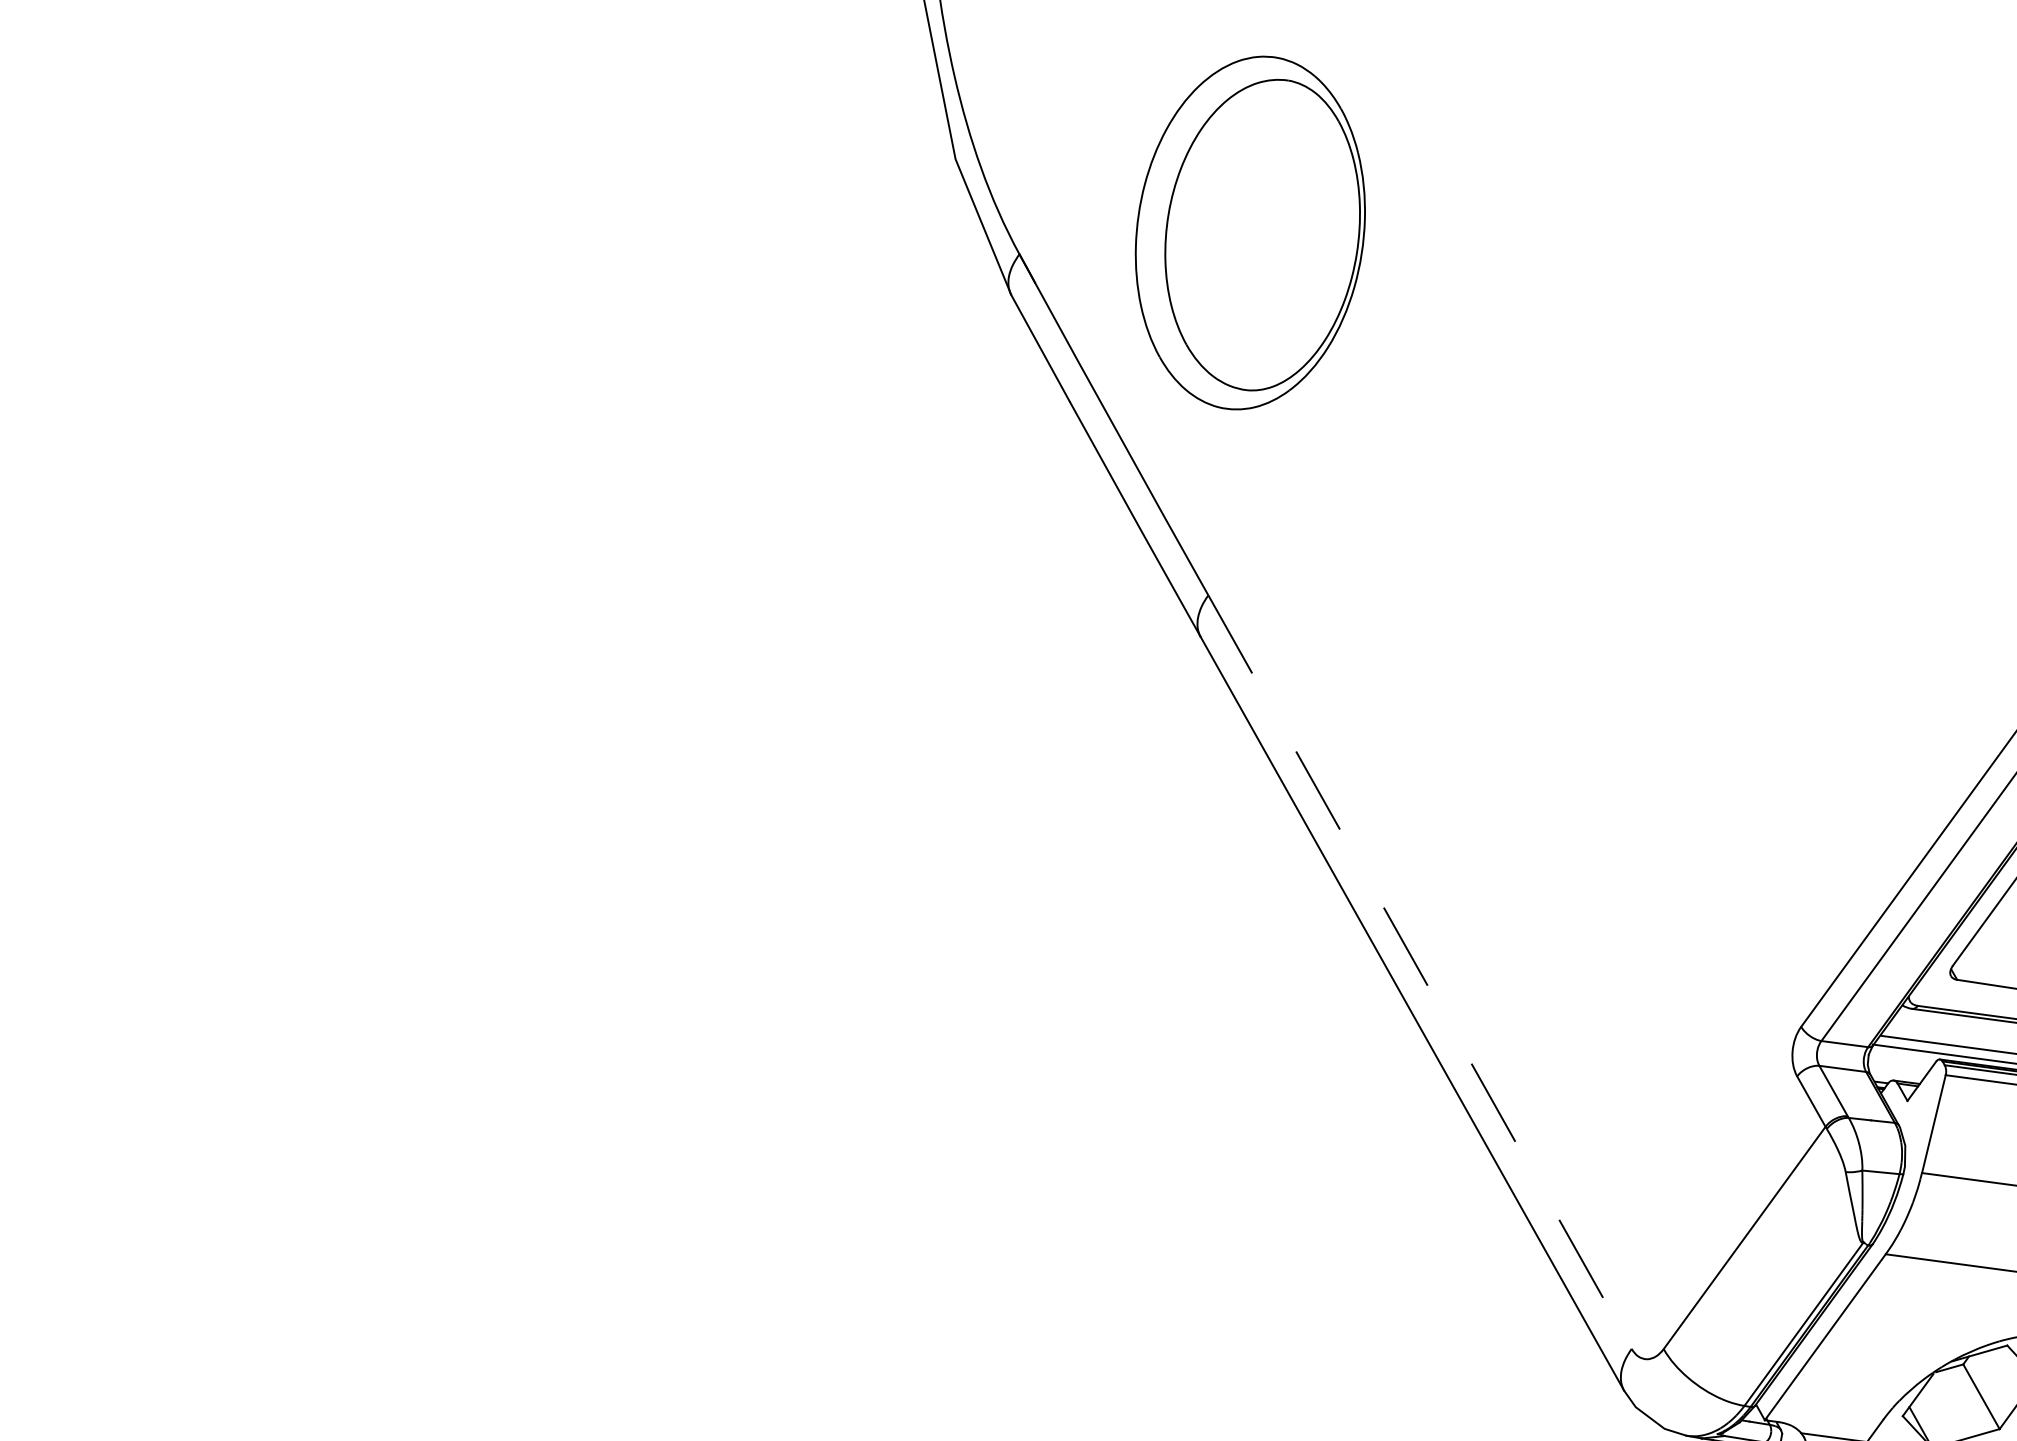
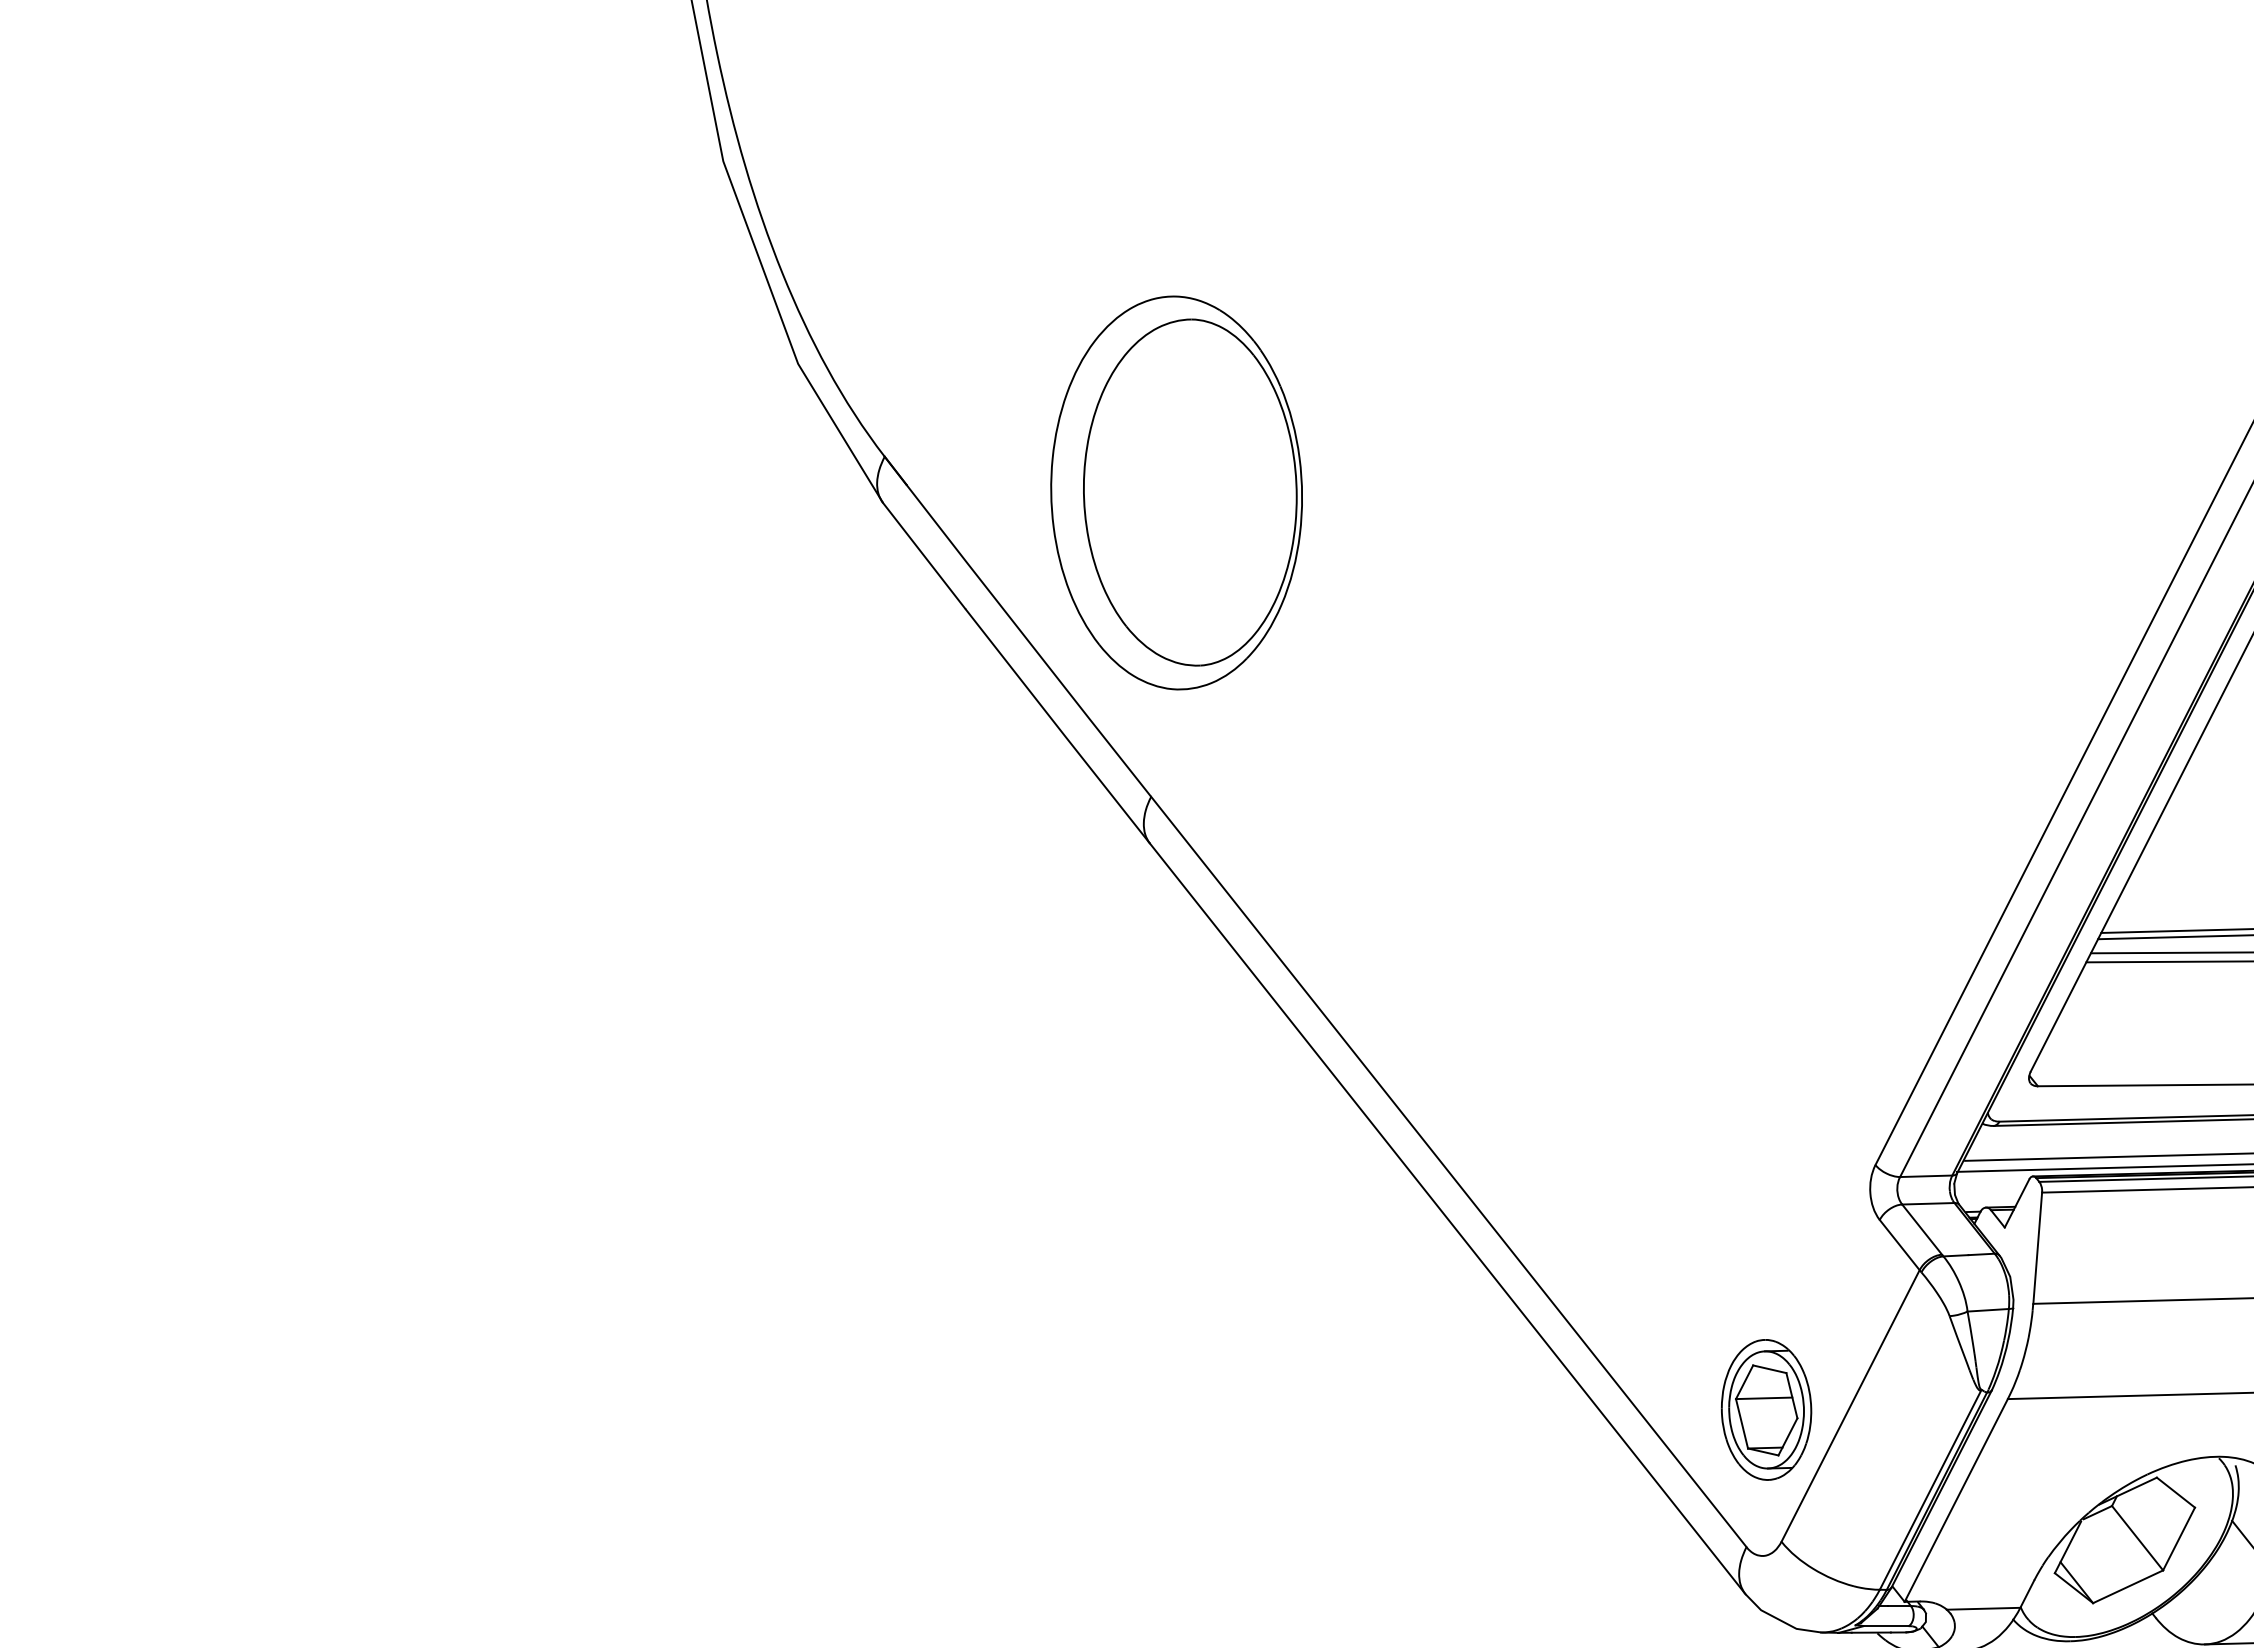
part: (1250, 232) -> (1176, 492), moved
line: (1419, 971) -> (1448, 1171), dashed -> solid
part: (1669, 1229) -> (1766, 1409), added

